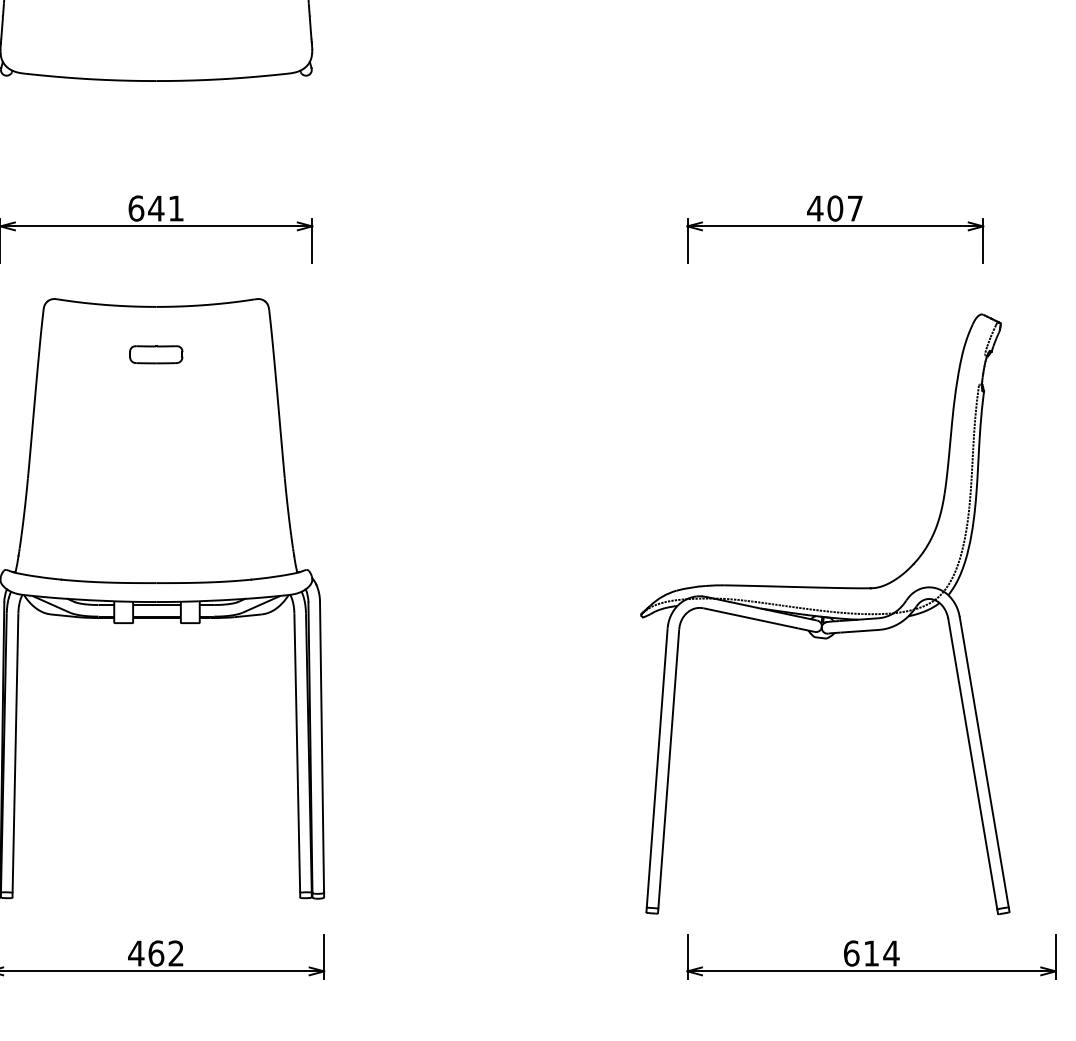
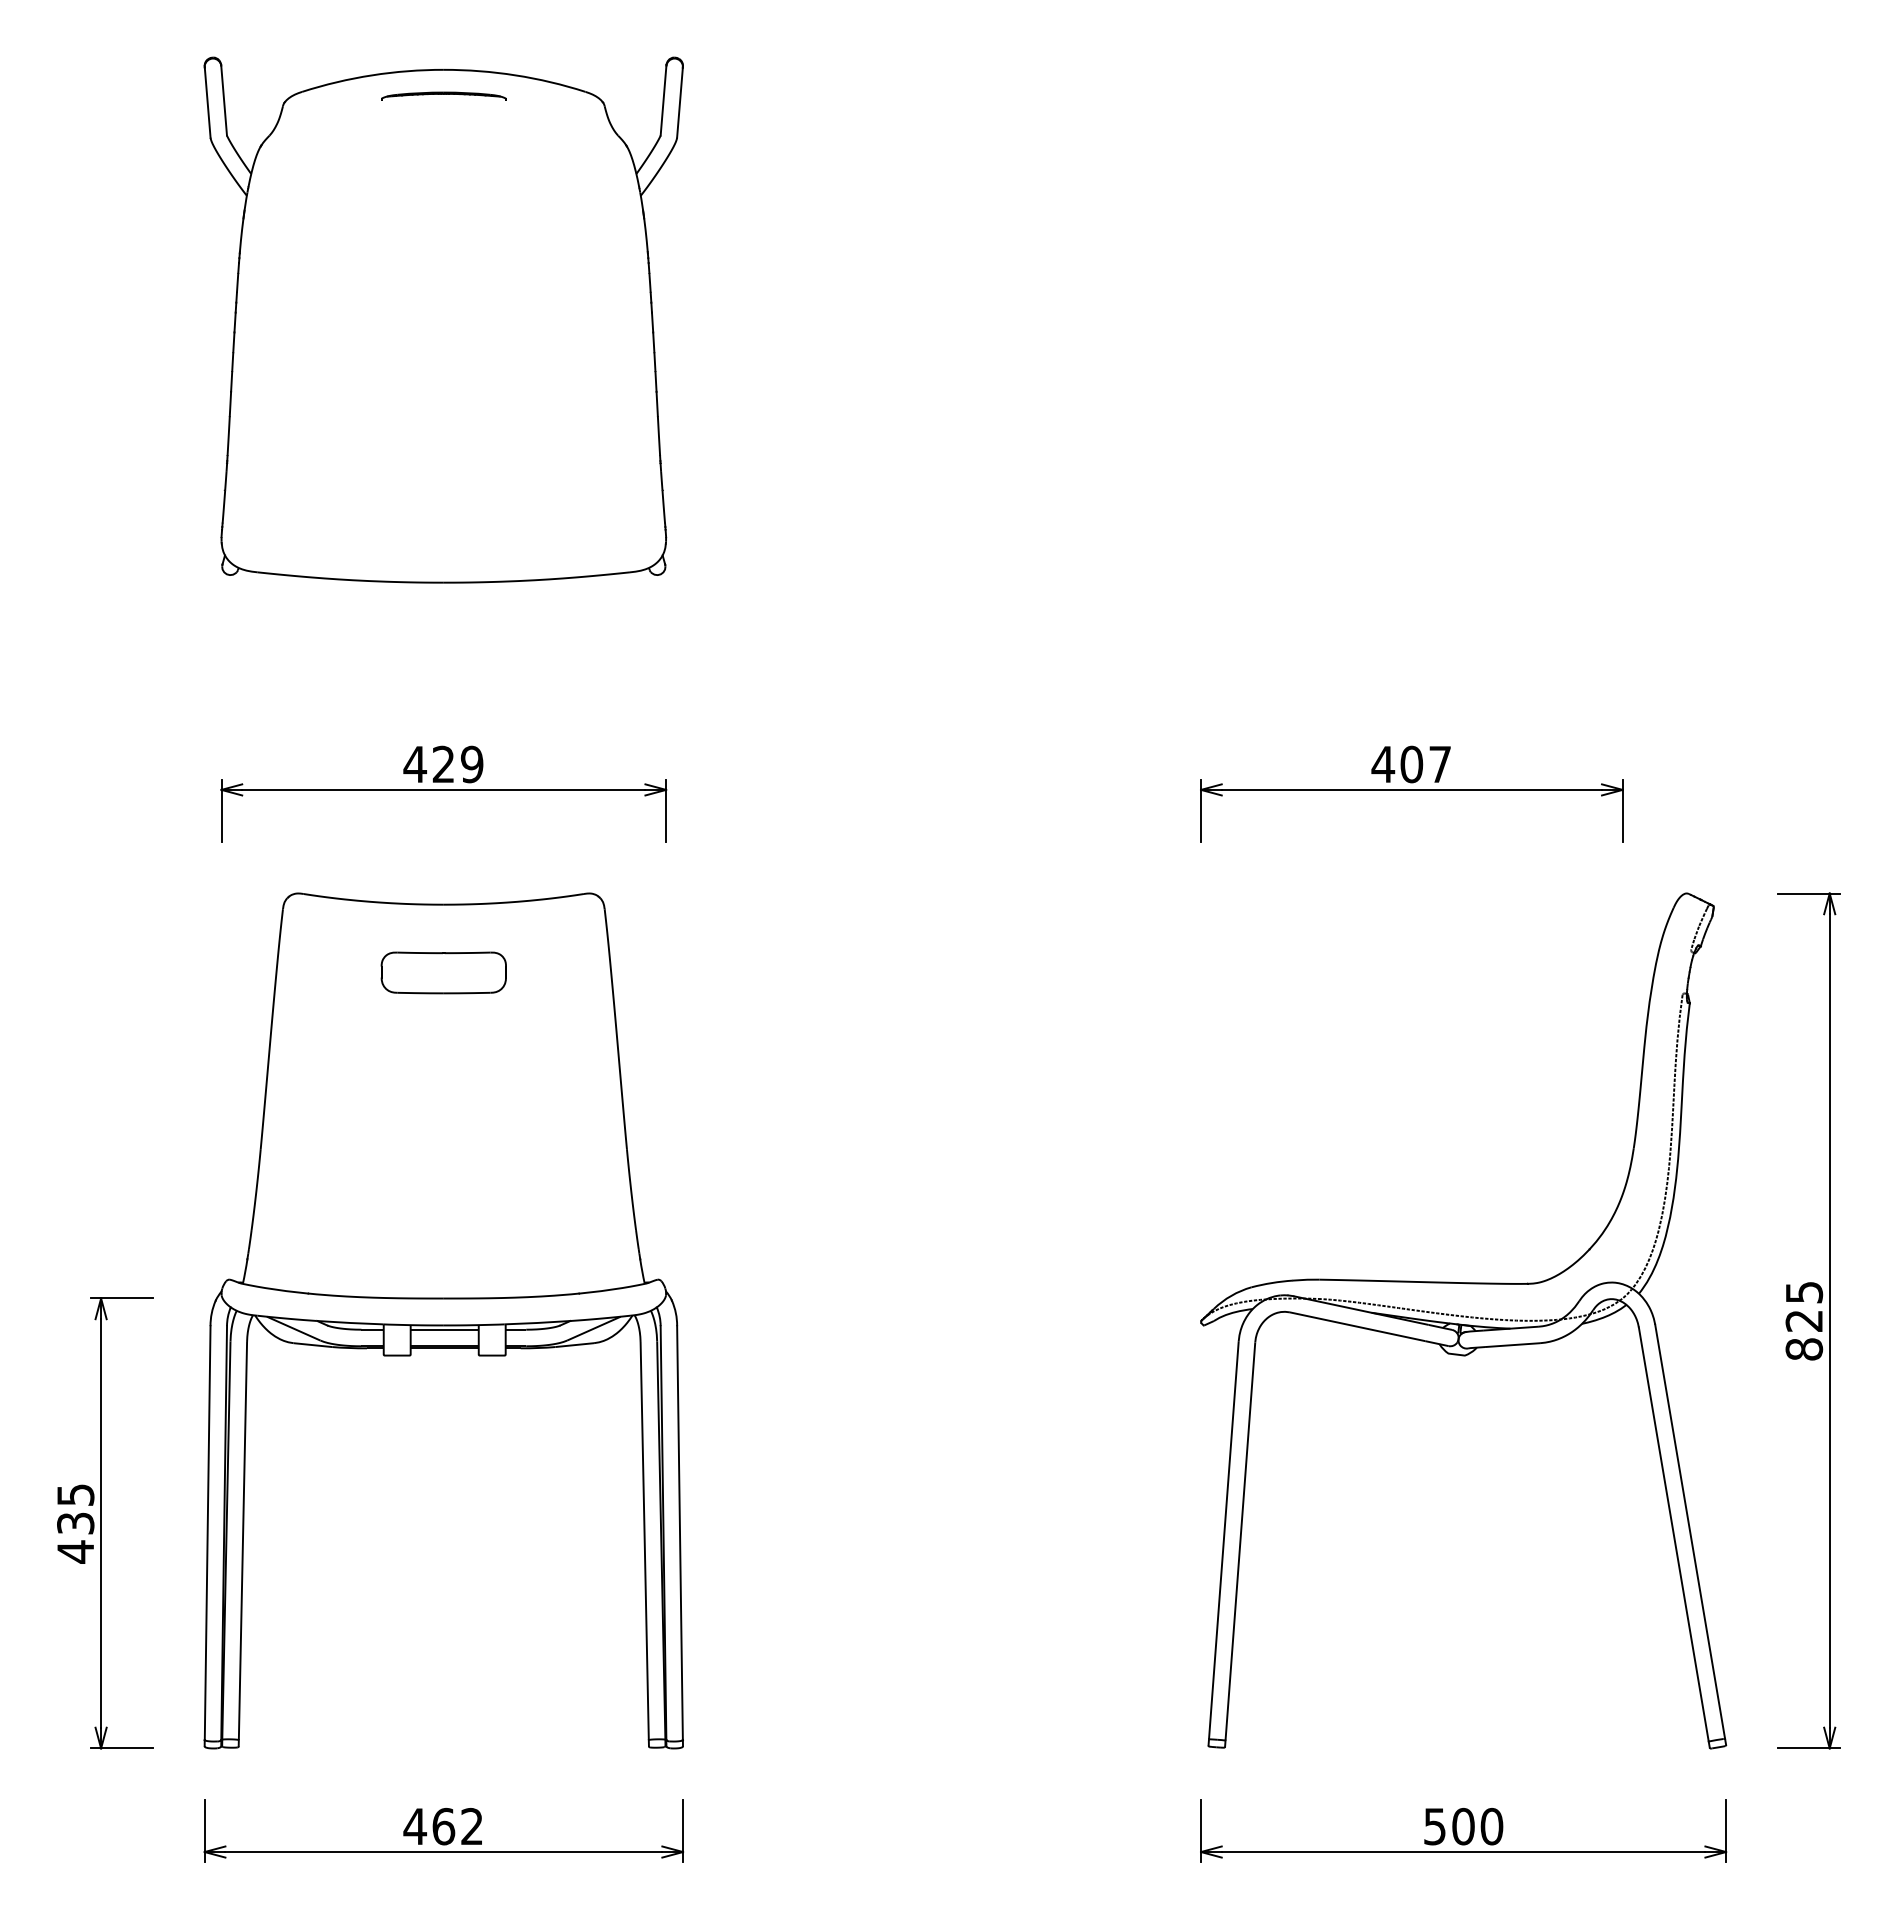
text: (156, 208) -> (443, 764), 641 -> 429
part: (156, 354) -> (443, 972), size x1.67
part: (825, 613) -> (1463, 1320), moved
text: (871, 953) -> (1463, 1826), 614 -> 500

